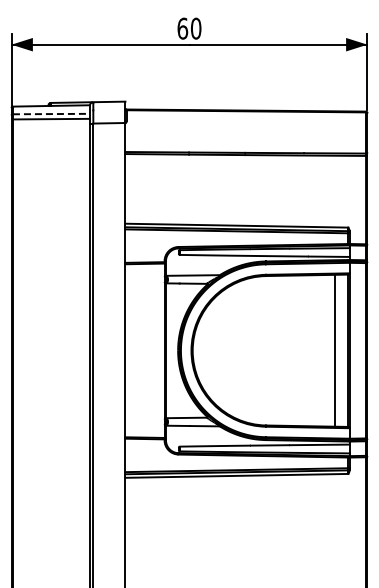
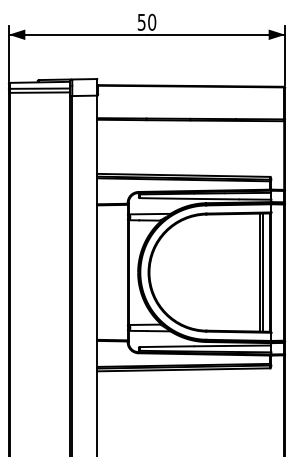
text: (182, 28) -> (141, 22), 60 -> 50
line: (51, 114) -> (39, 89), dashed -> solid
line: (338, 350) -> (262, 272), added

